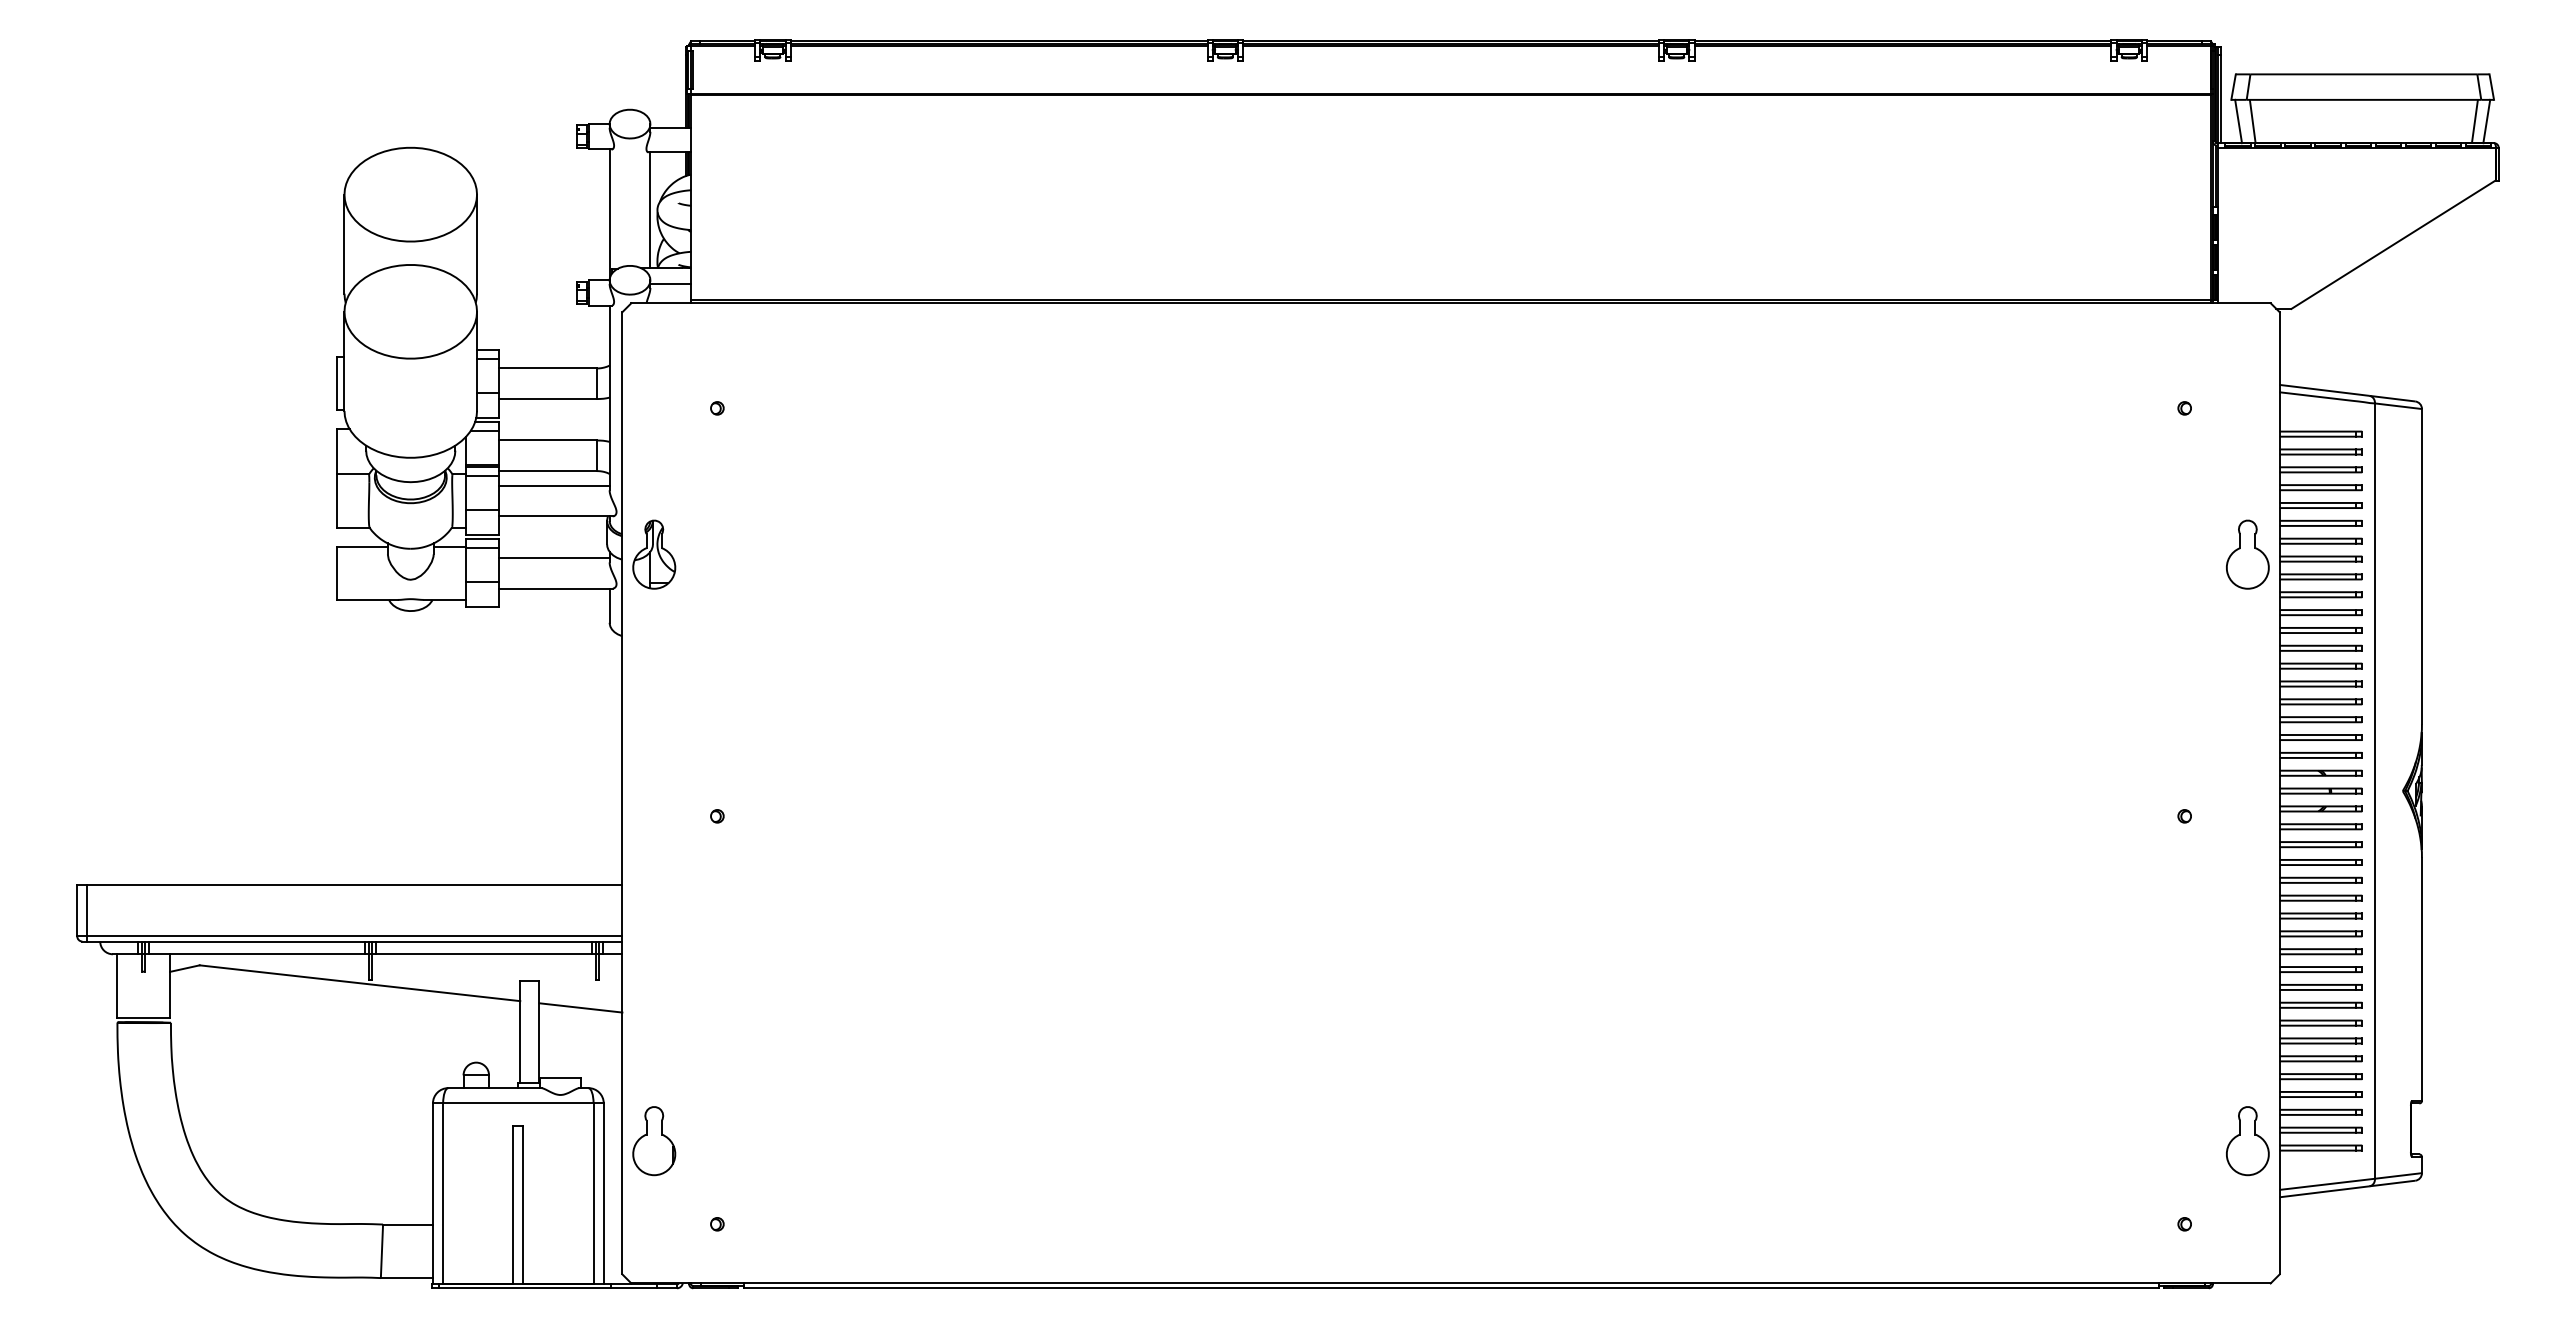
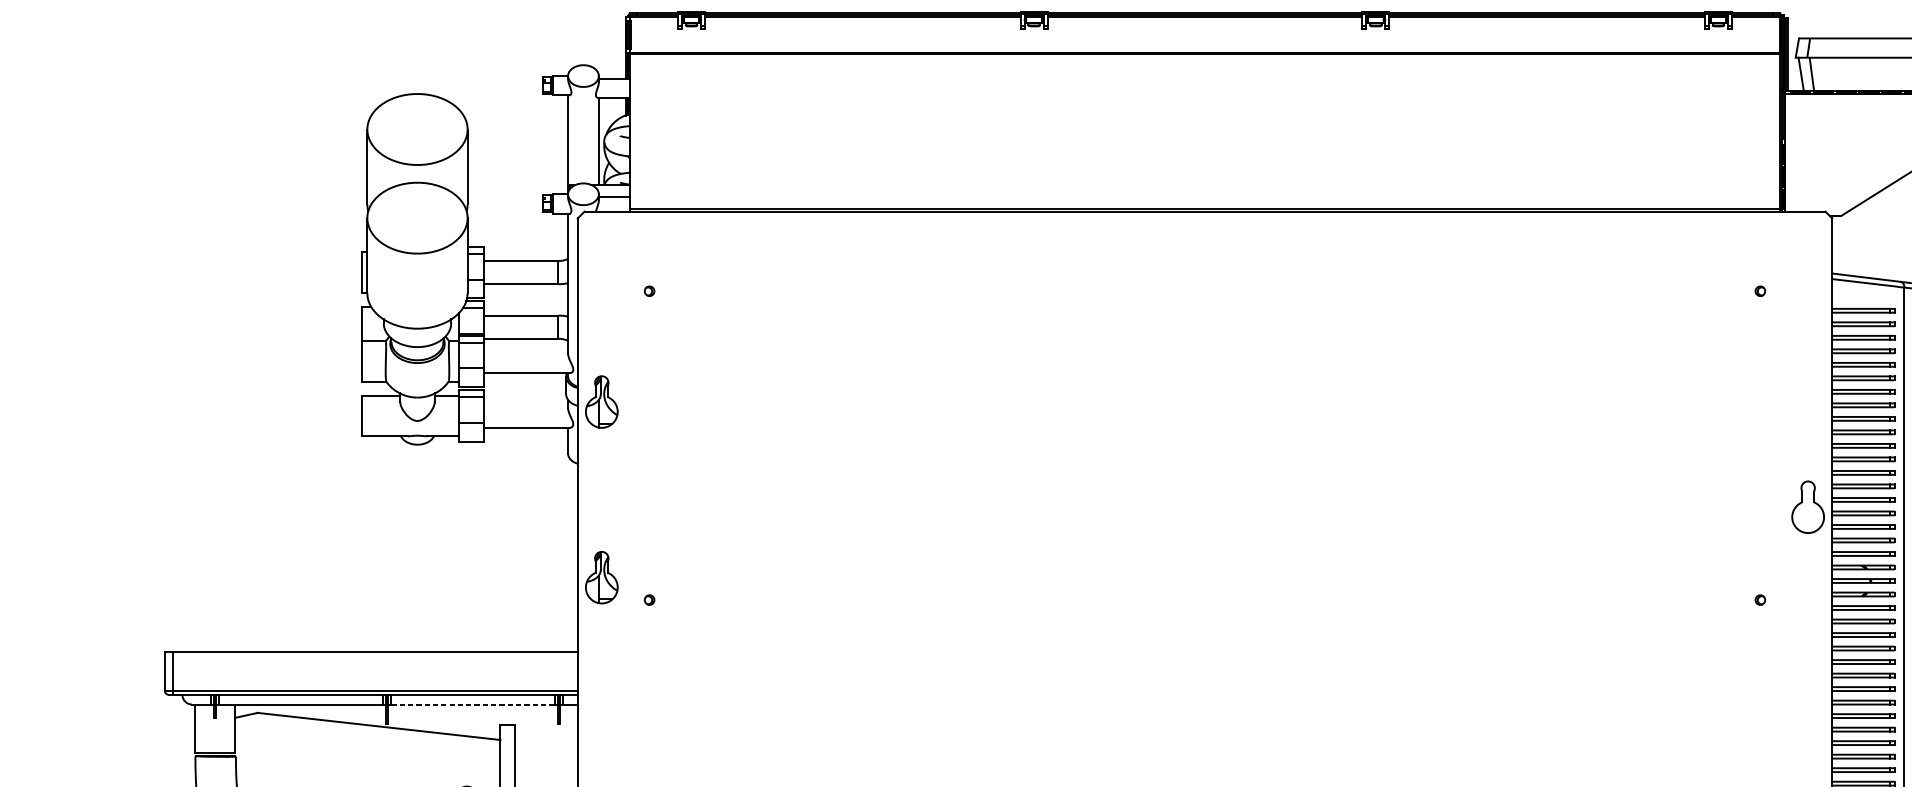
line: (553, 485) -> (525, 349), removed
part: (2247, 554) -> (1807, 507), moved
line: (553, 557) -> (525, 404), removed
part: (654, 786) -> (602, 577), added
line: (483, 954) -> (472, 704), solid -> dashed
line: (580, 1007) -> (545, 744), removed

